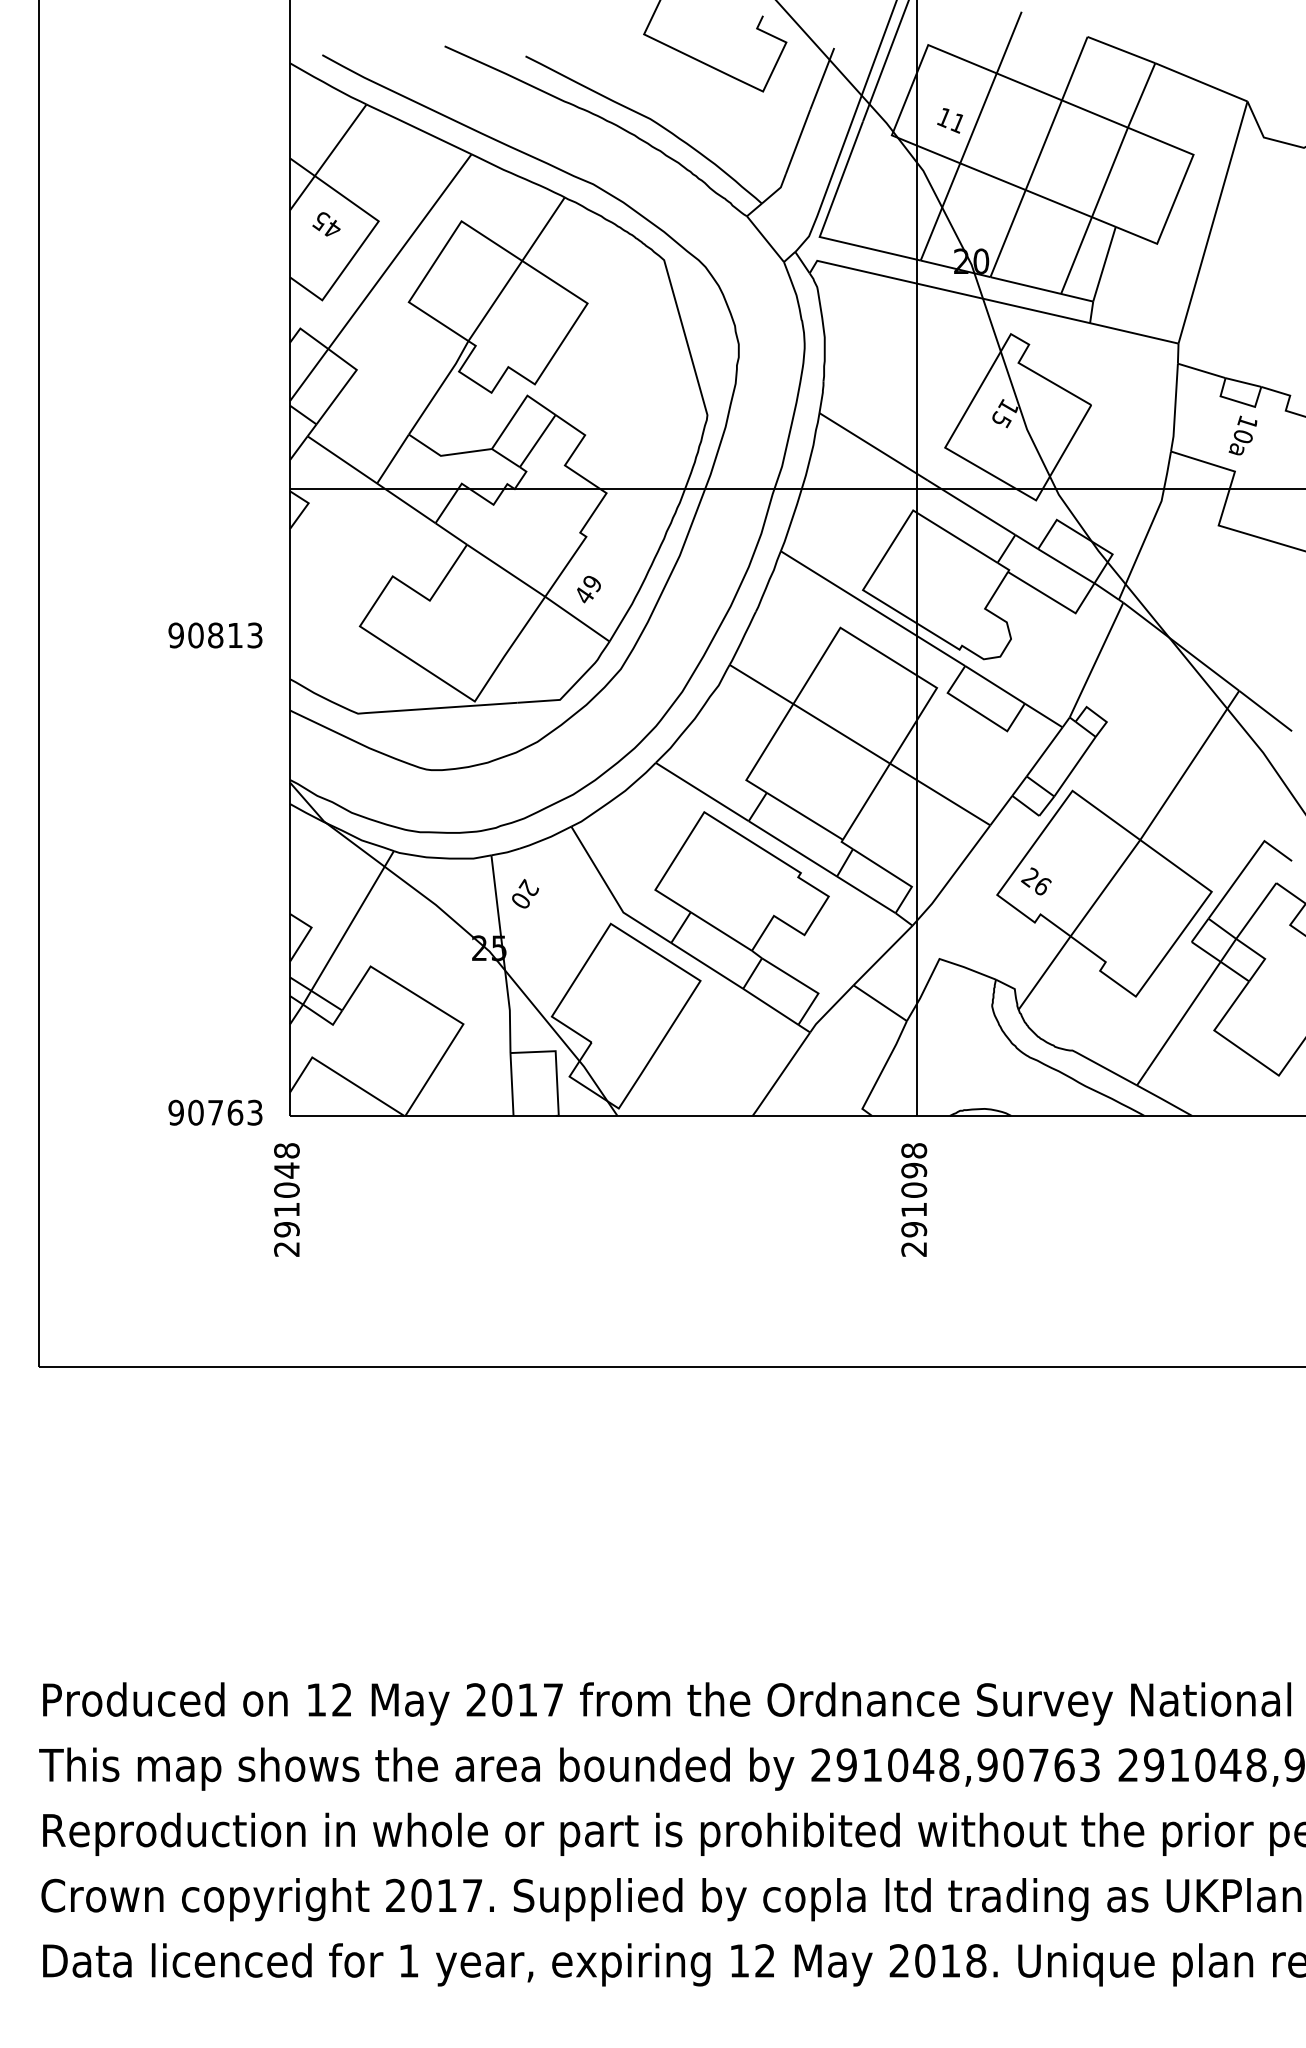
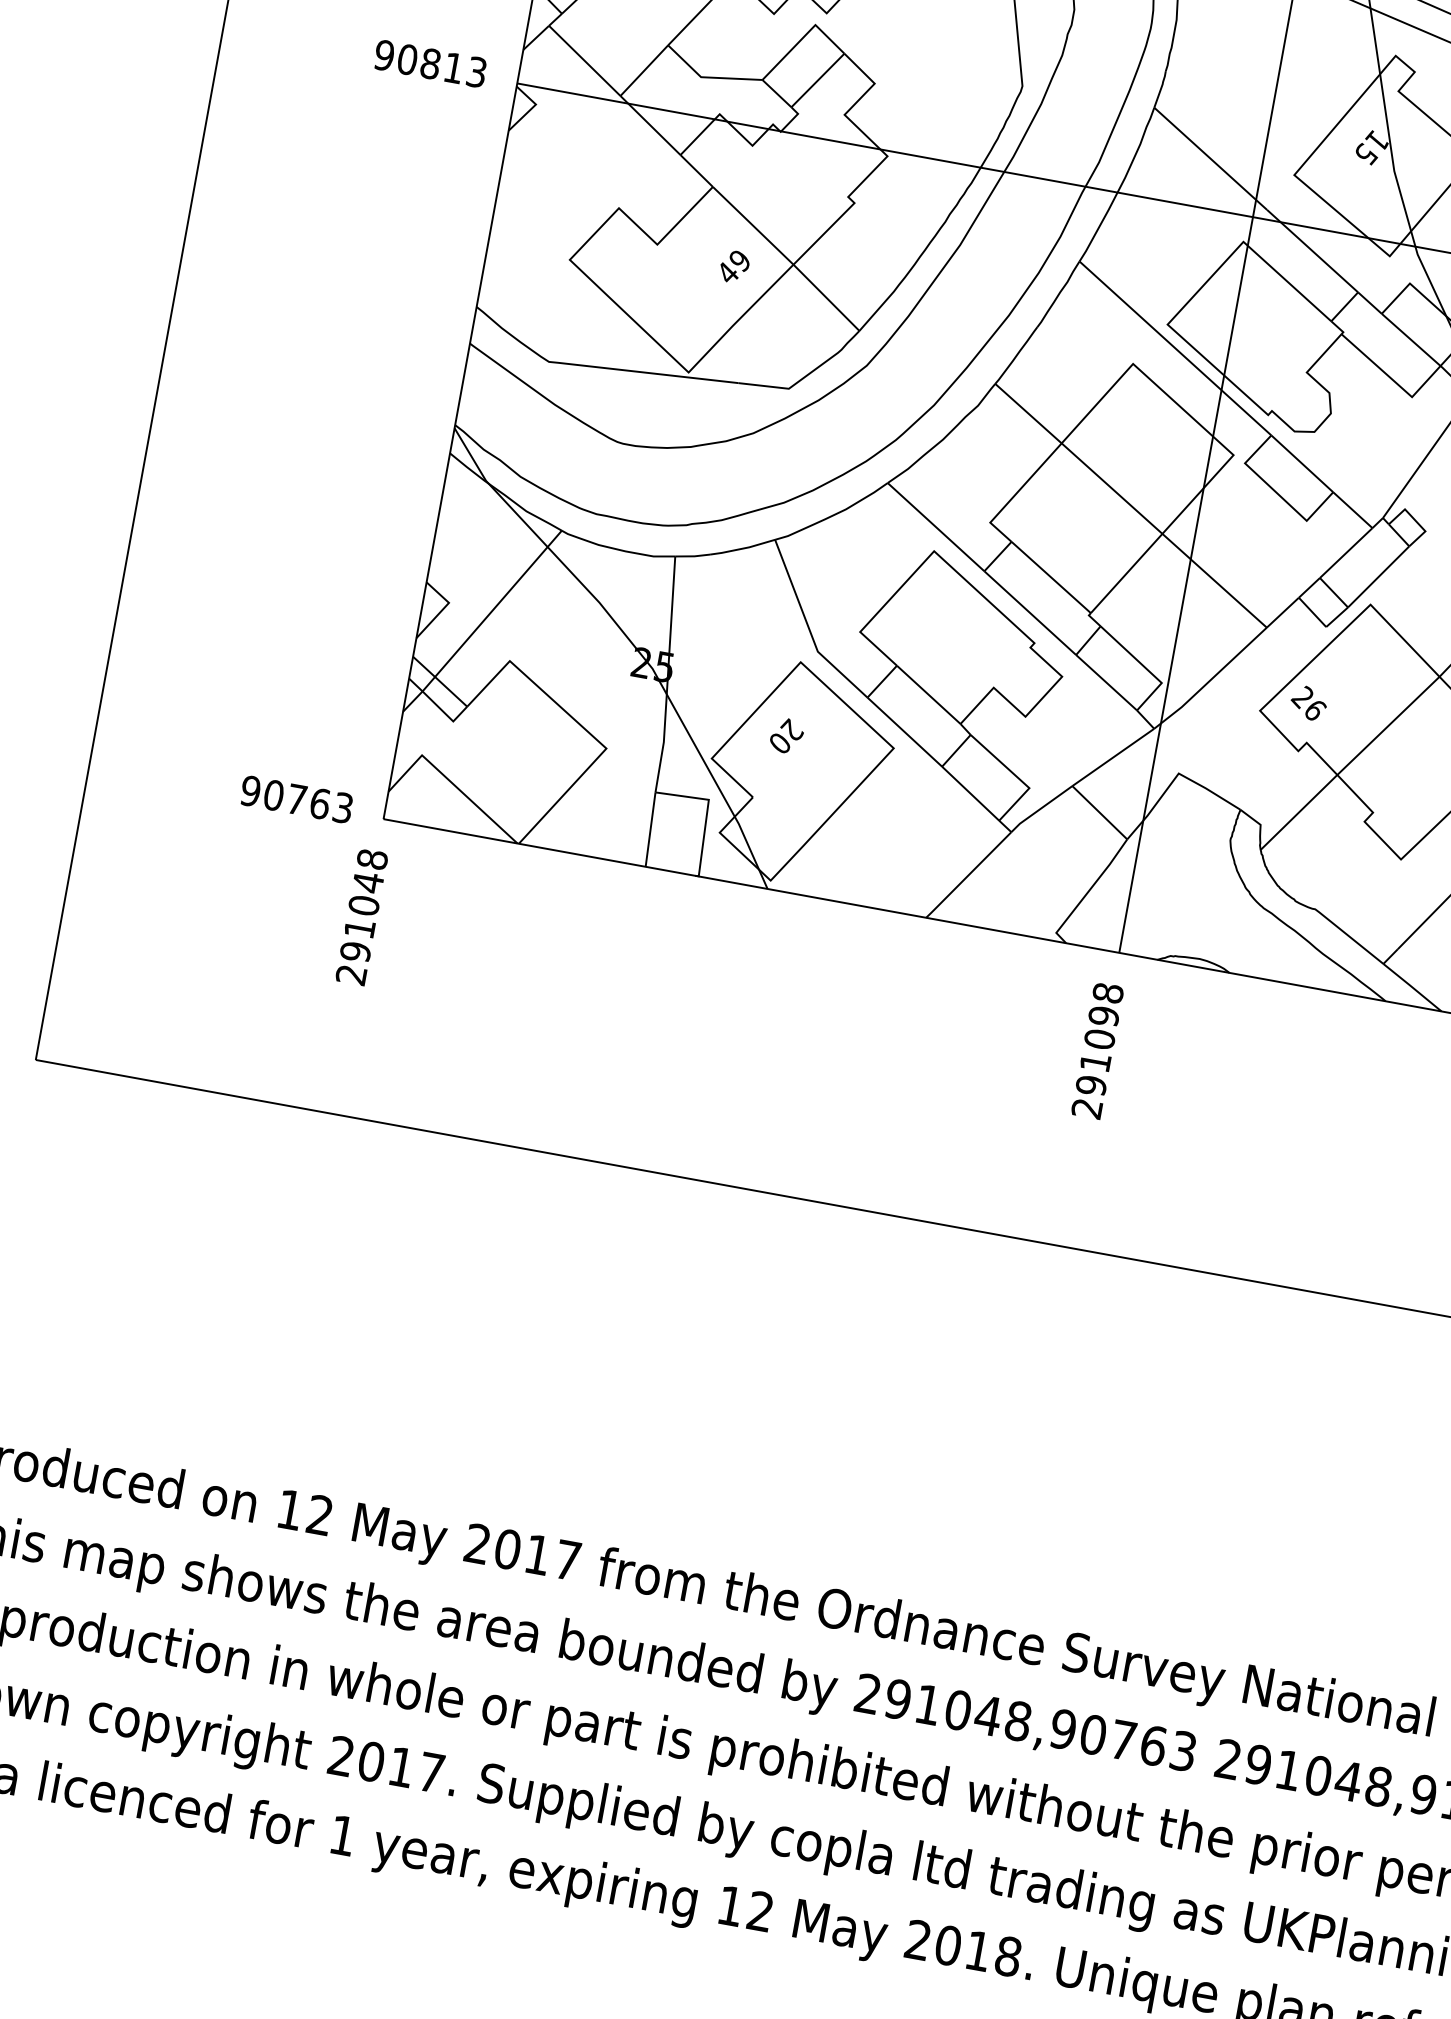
text: (588, 589) -> (734, 266), moved
text: (215, 635) -> (430, 63), moved
text: (525, 893) -> (786, 735), moved

